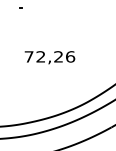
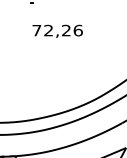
text: (49, 56) -> (57, 30), moved

